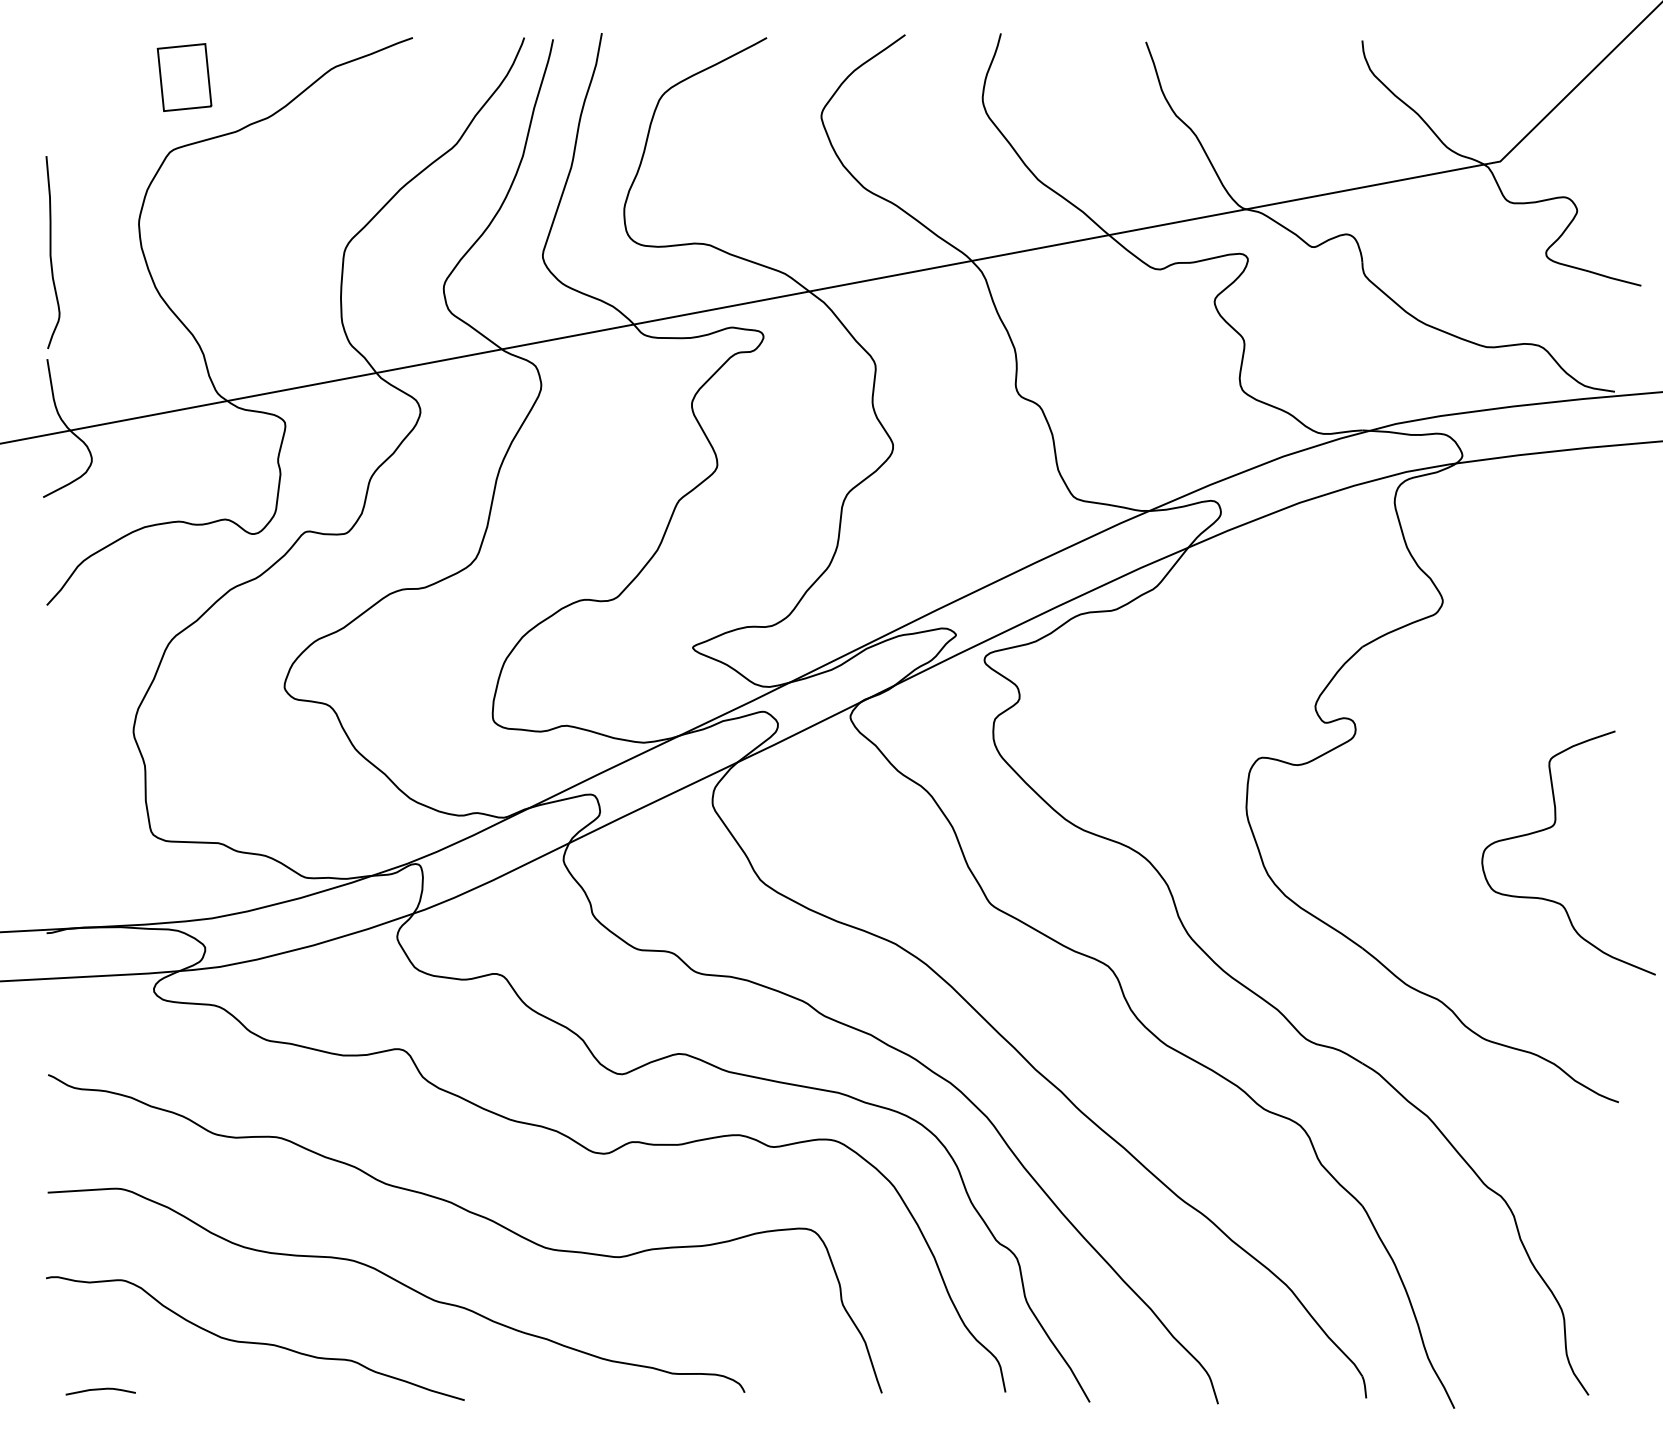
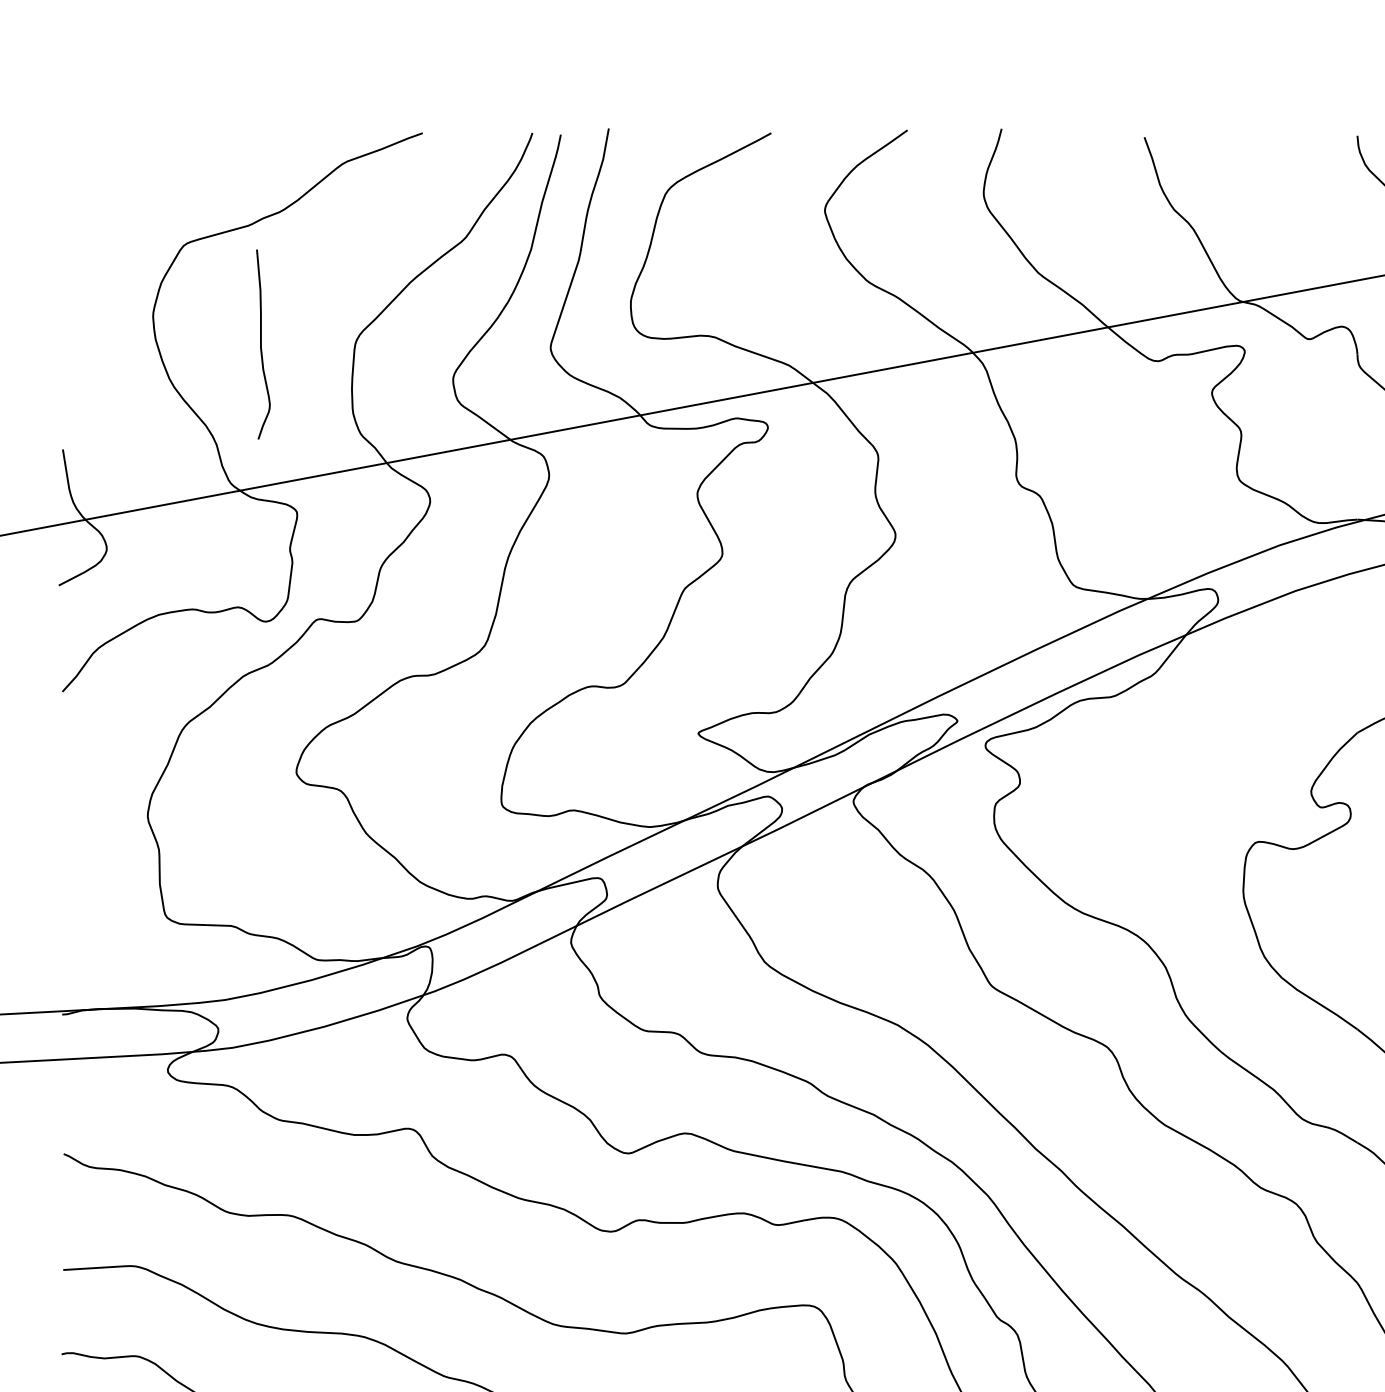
part: (184, 77) -> (197, 172), removed
curve: (51, 252) -> (261, 344), moved

